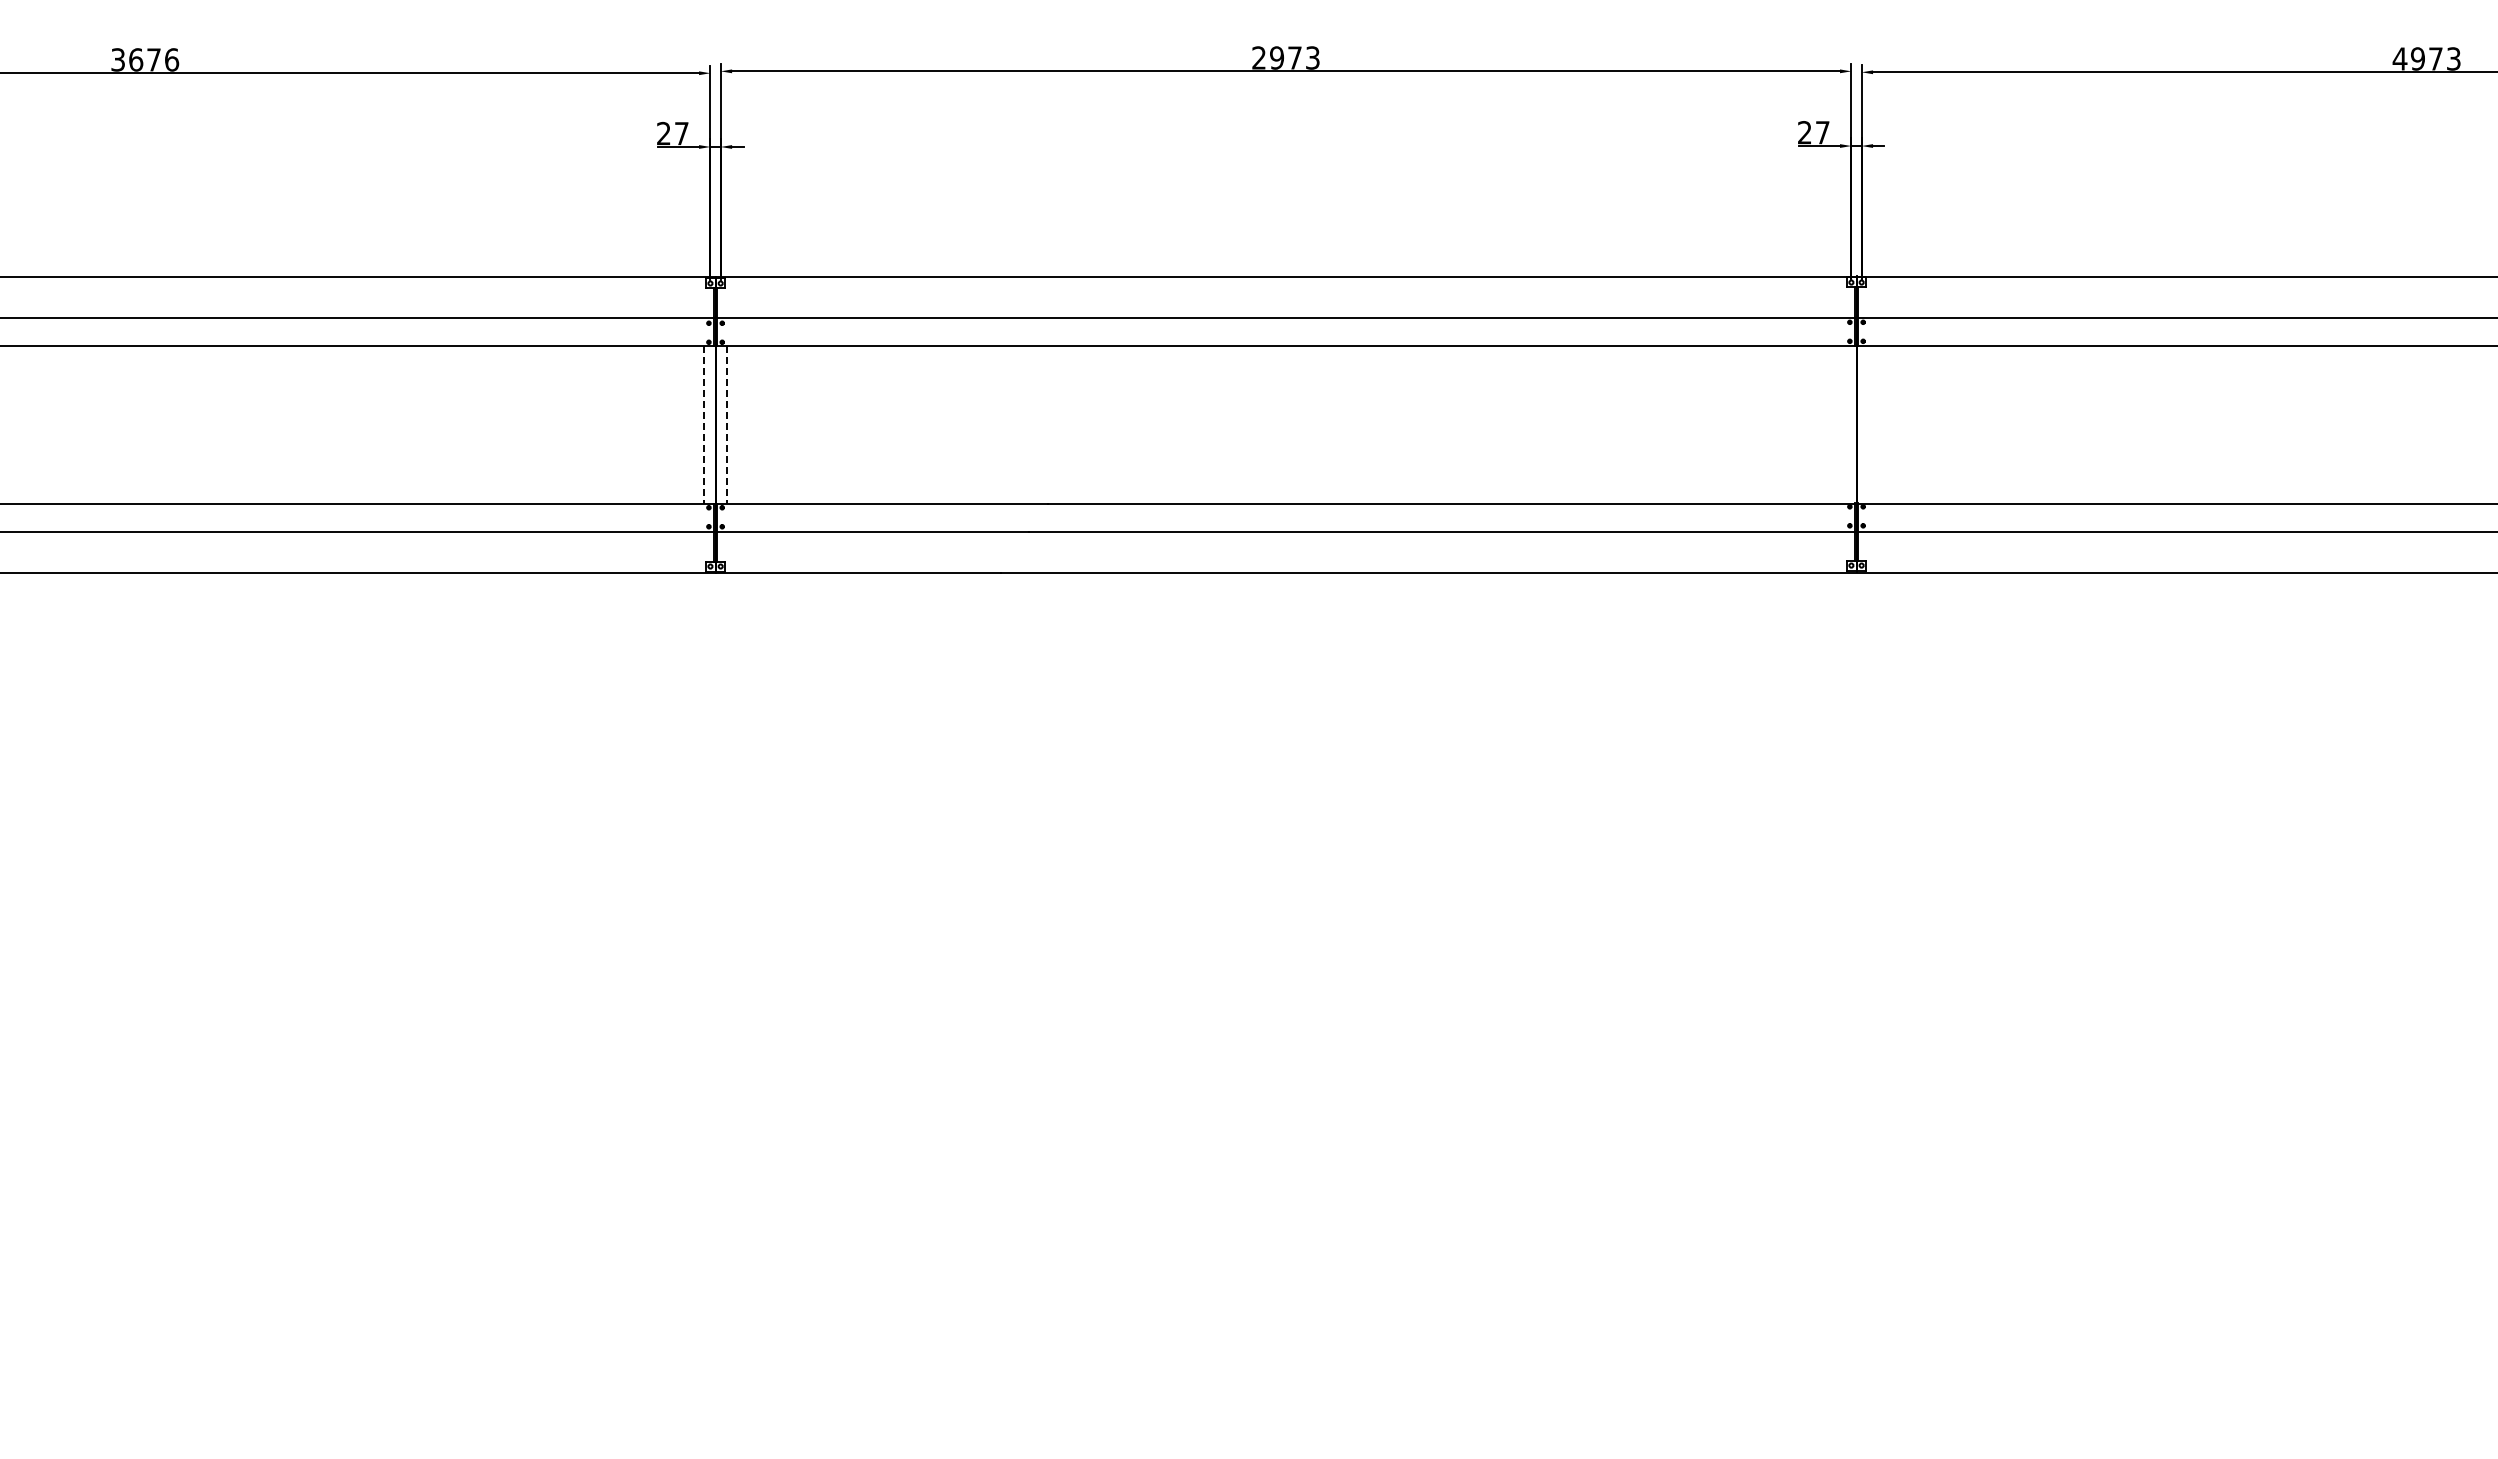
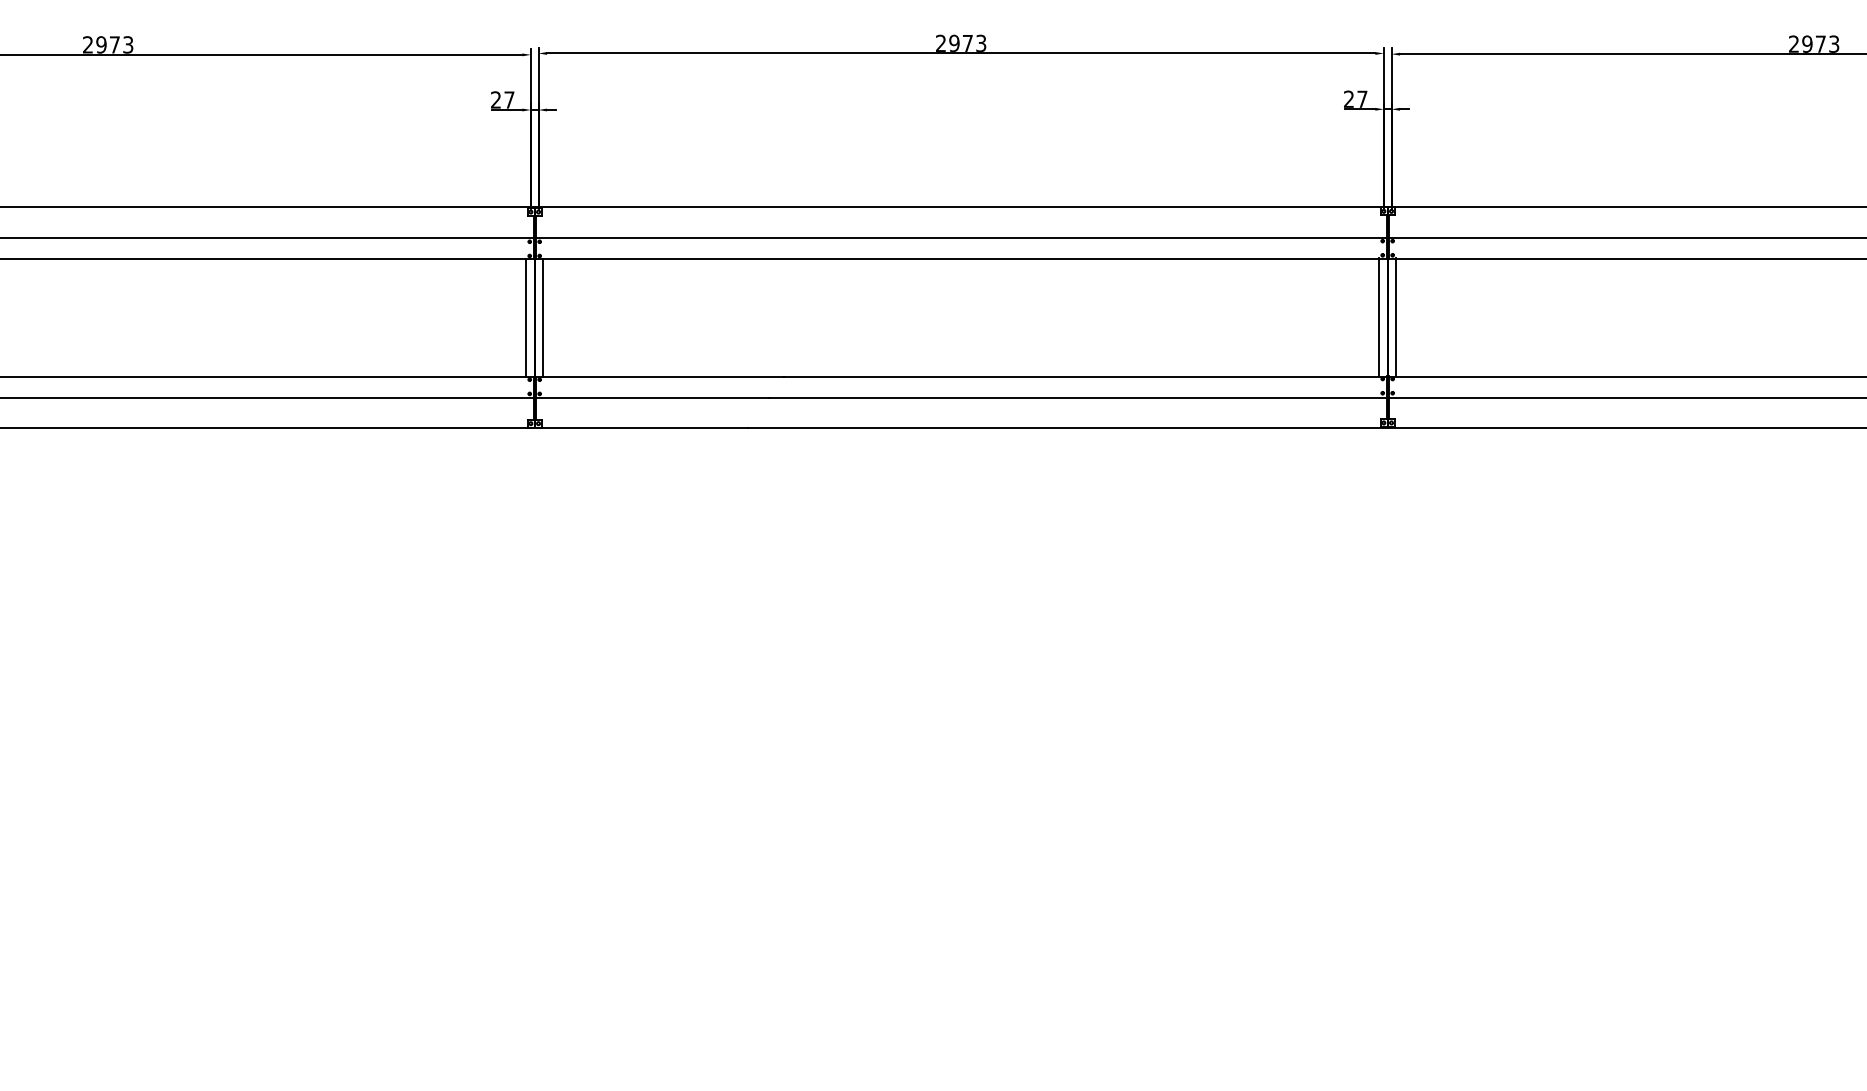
text: (2399, 58) -> (1793, 43), 4973 -> 2973
text: (145, 59) -> (108, 44), 3676 -> 2973
line: (1845, 423) -> (1379, 316), added
line: (1867, 423) -> (1395, 316), added
line: (704, 425) -> (526, 318), dashed -> solid
line: (727, 425) -> (543, 318), dashed -> solid

